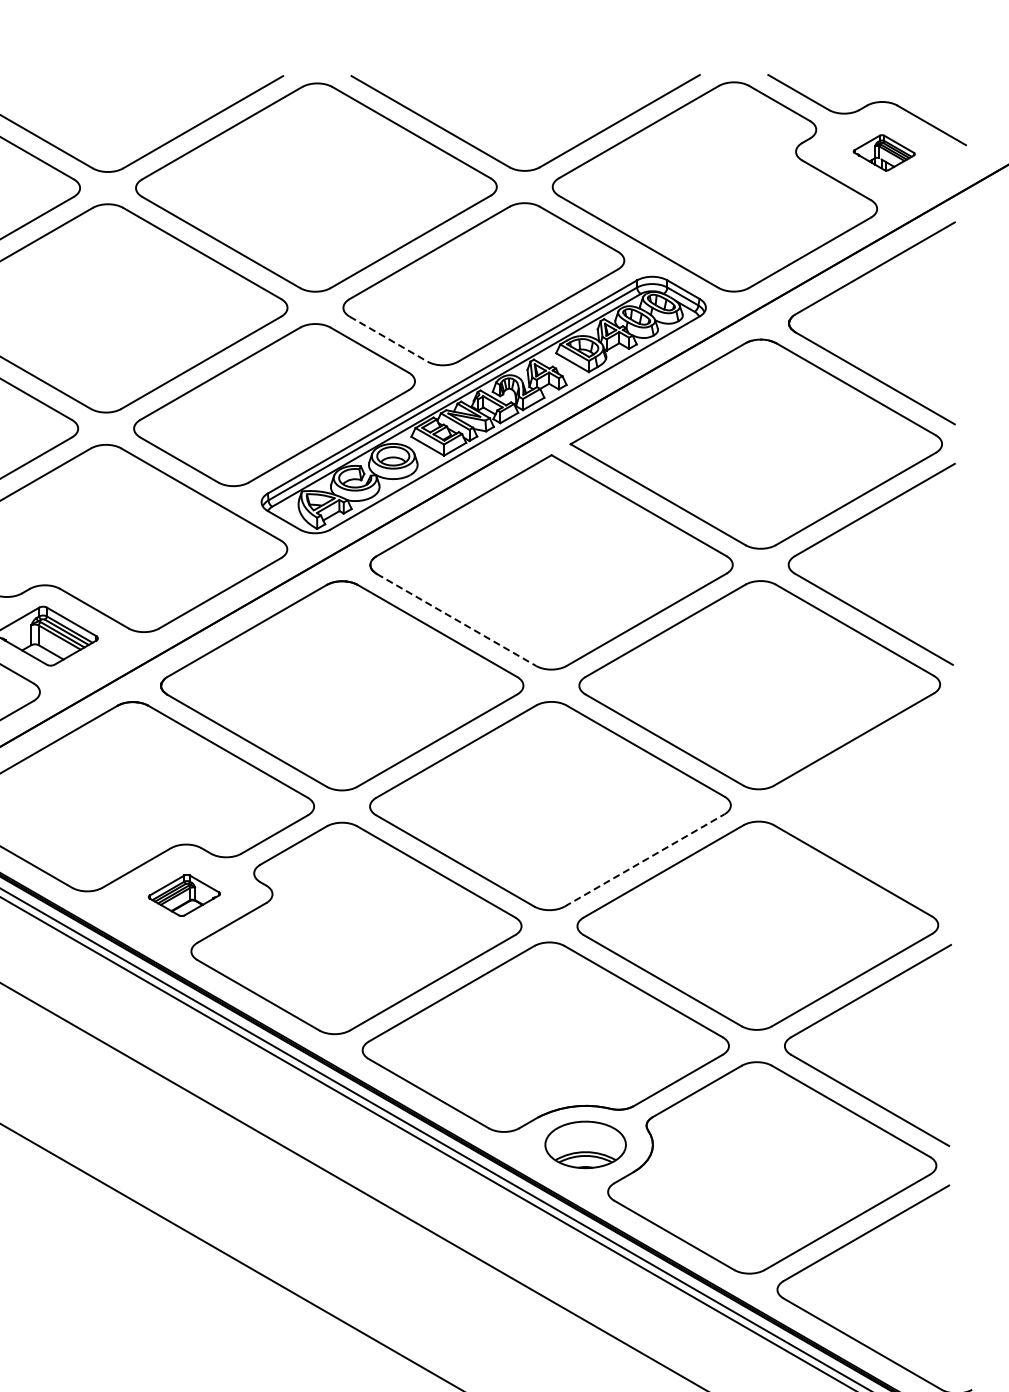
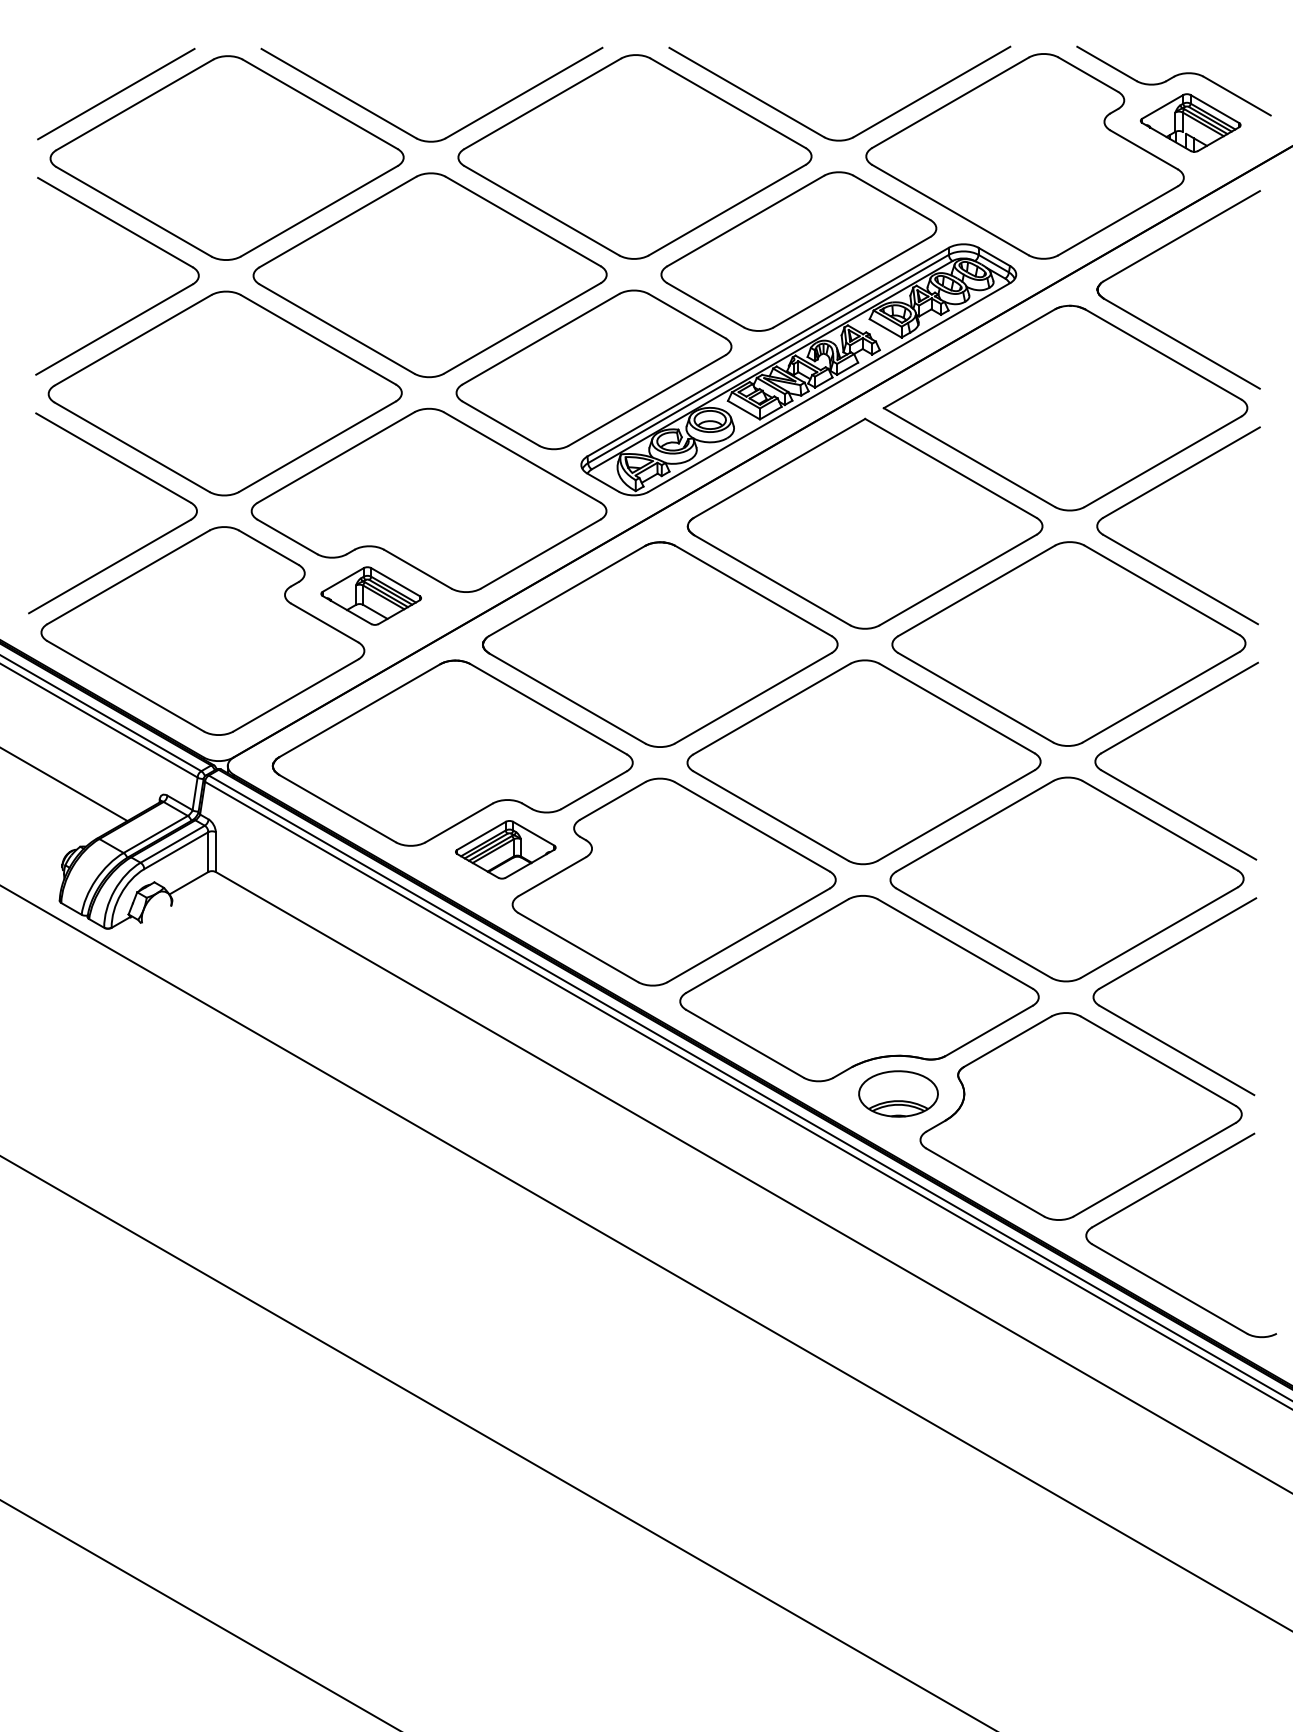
part: (883, 152) -> (1190, 122), size x1.67
line: (389, 339) -> (706, 305), dashed -> solid
line: (456, 620) -> (772, 580), dashed -> solid
part: (848, 766) -> (1155, 723), added
line: (644, 860) -> (956, 815), dashed -> solid
part: (184, 895) -> (505, 849), size x1.43

